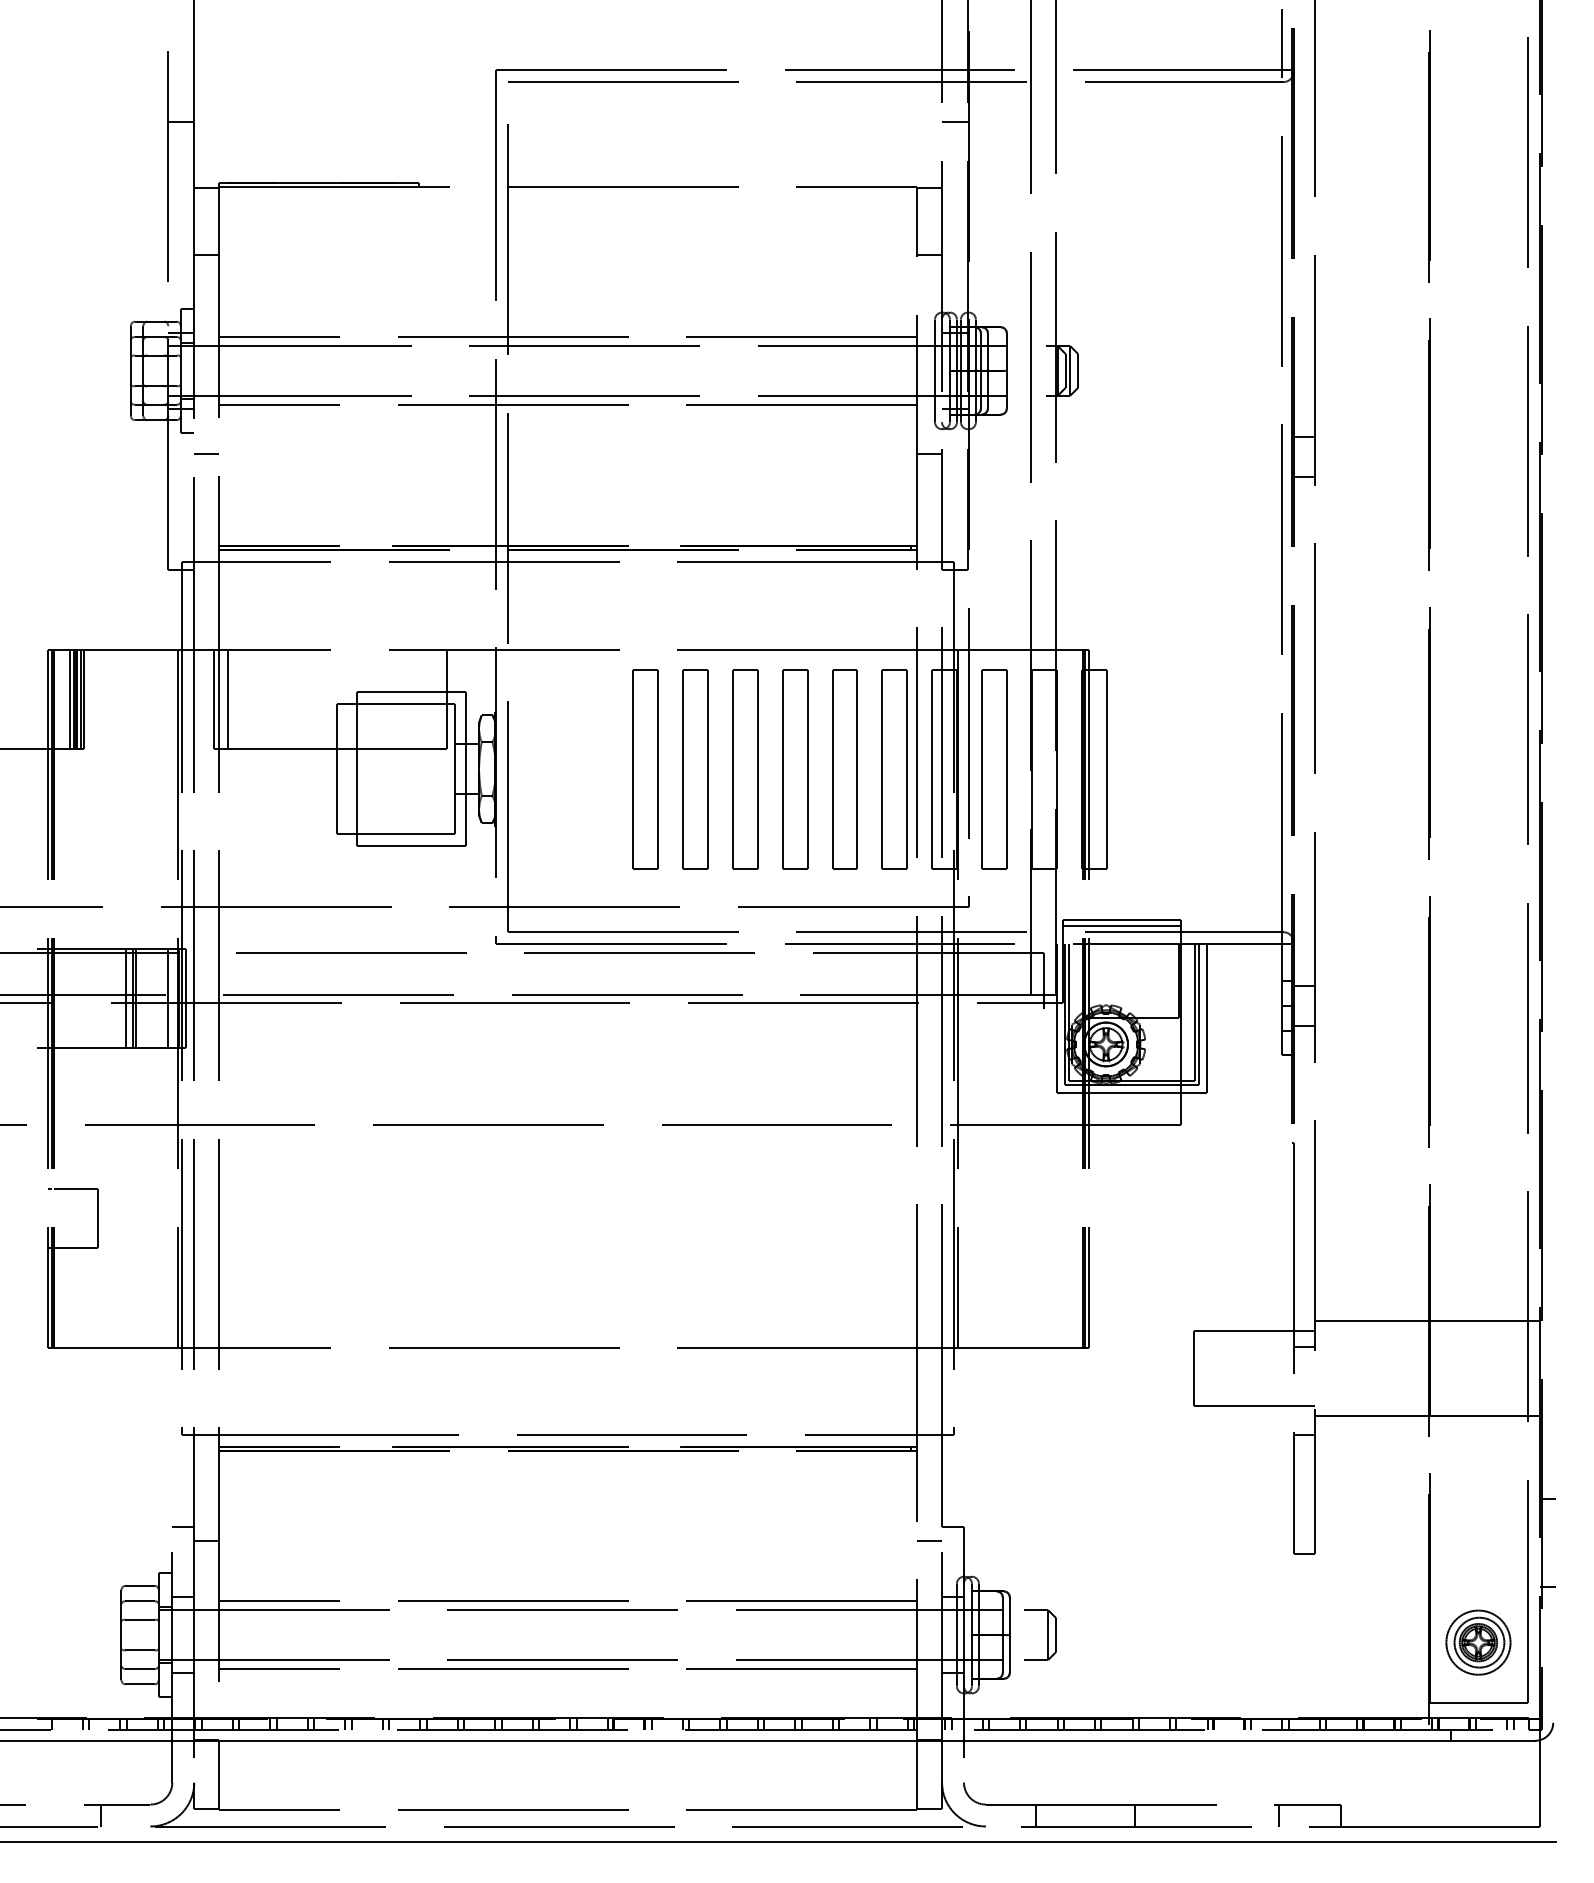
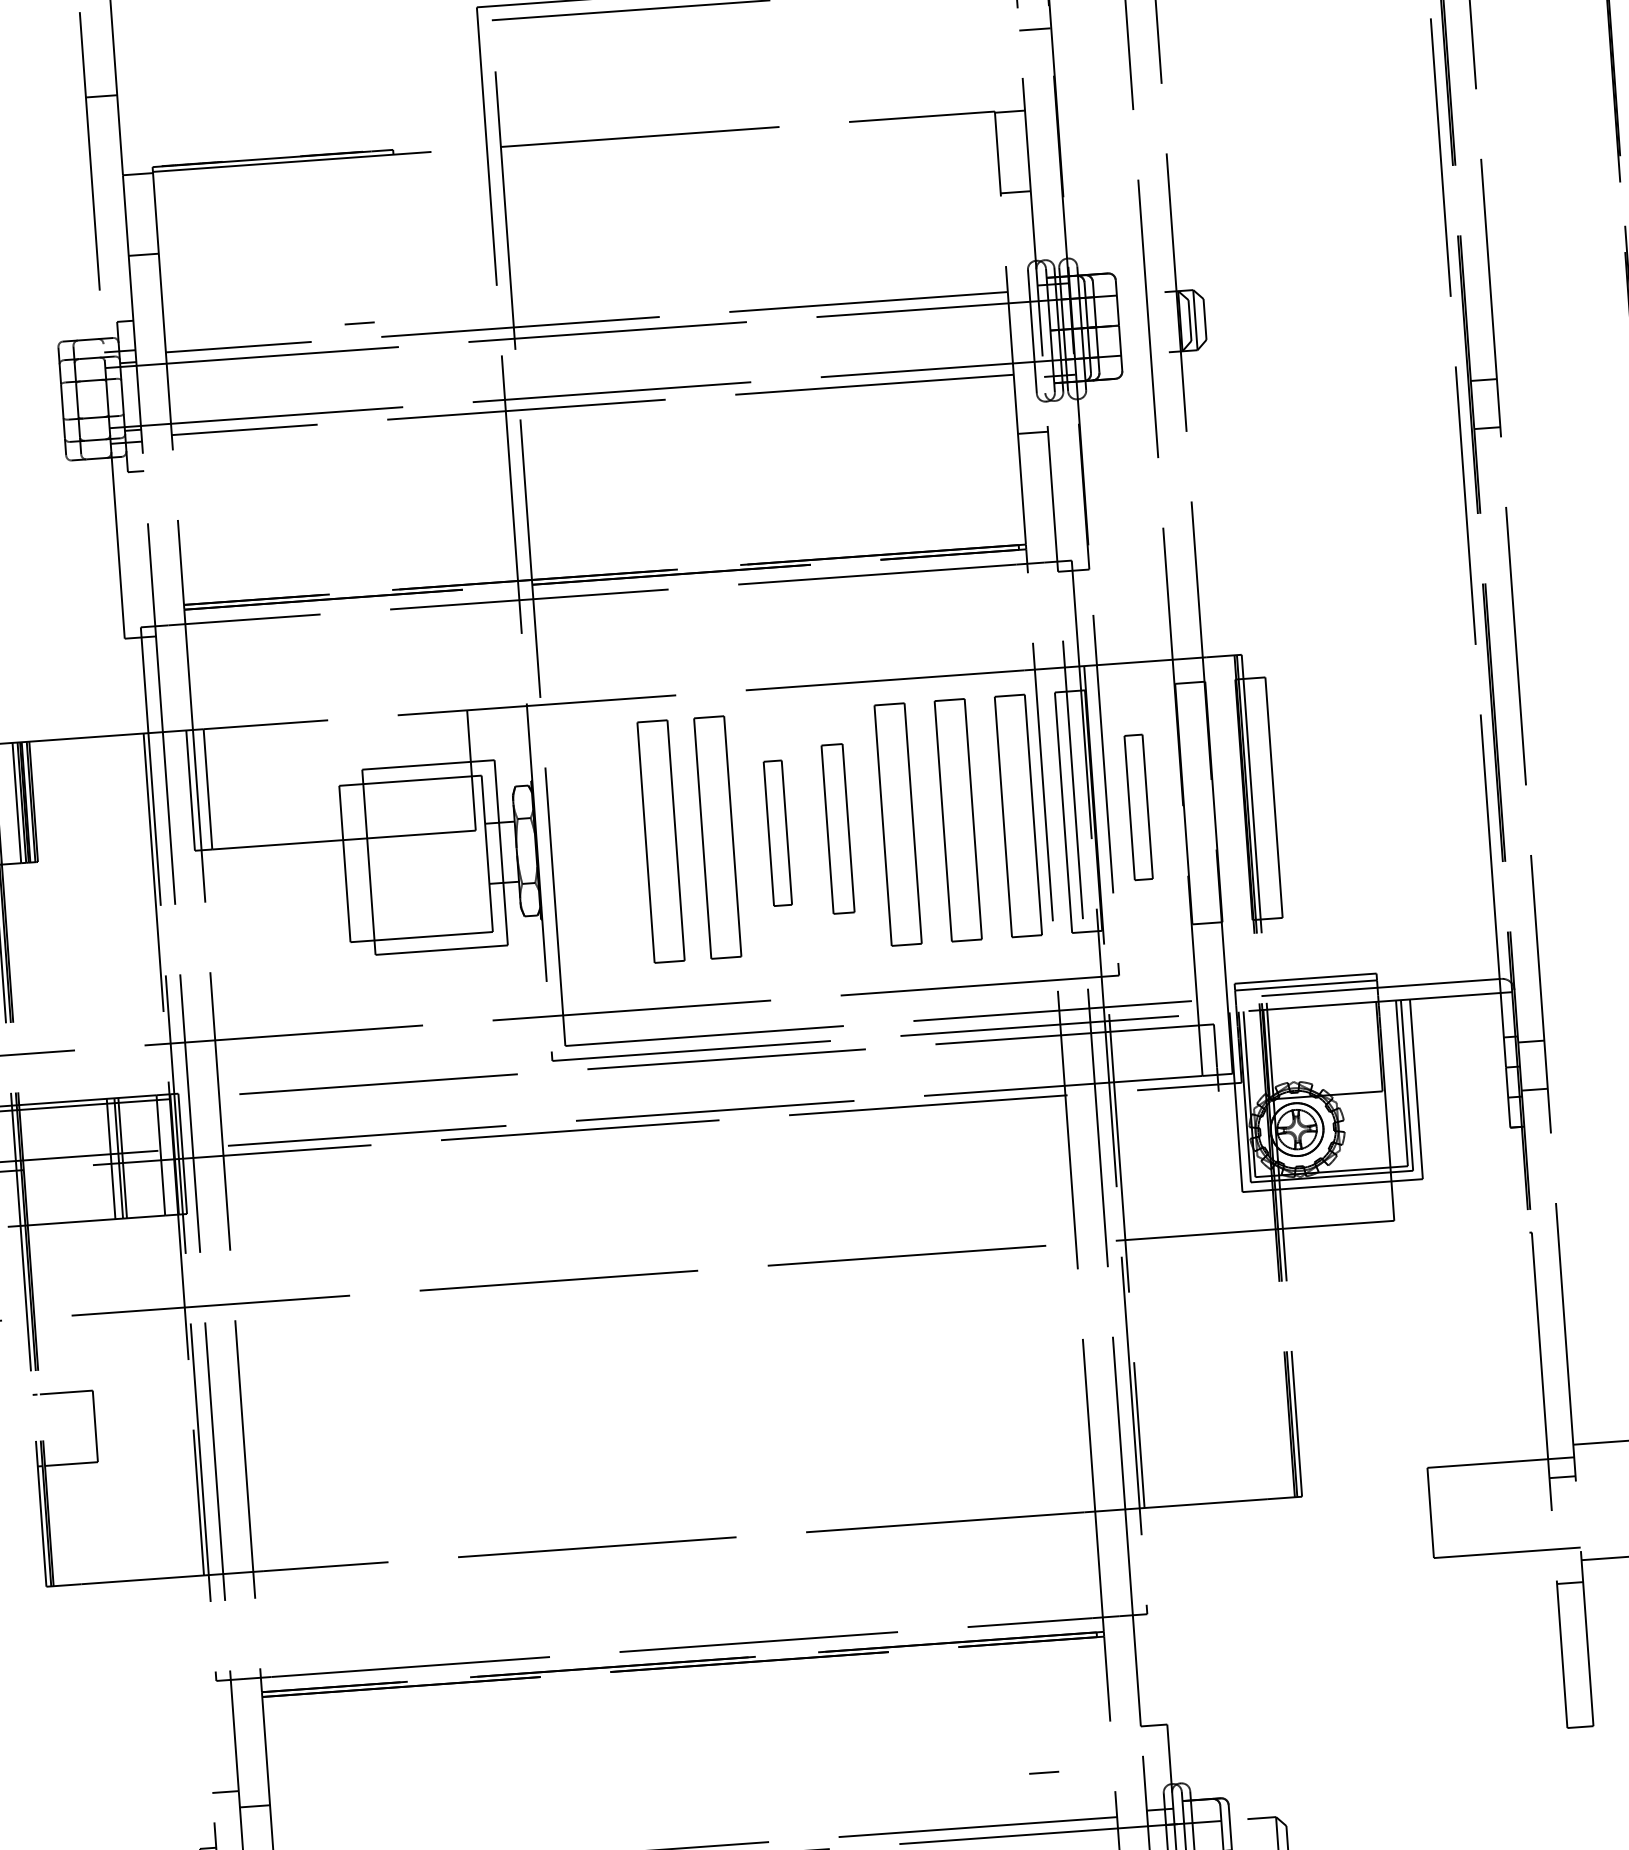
line: (206, 453) -> (359, 322), moved
part: (598, 769) -> (660, 841), added
part: (695, 769) -> (777, 833), size x0.6
part: (745, 769) -> (838, 829), size x0.7
part: (994, 769) -> (1138, 807), size x0.6
line: (929, 1540) -> (1044, 1772), moved

